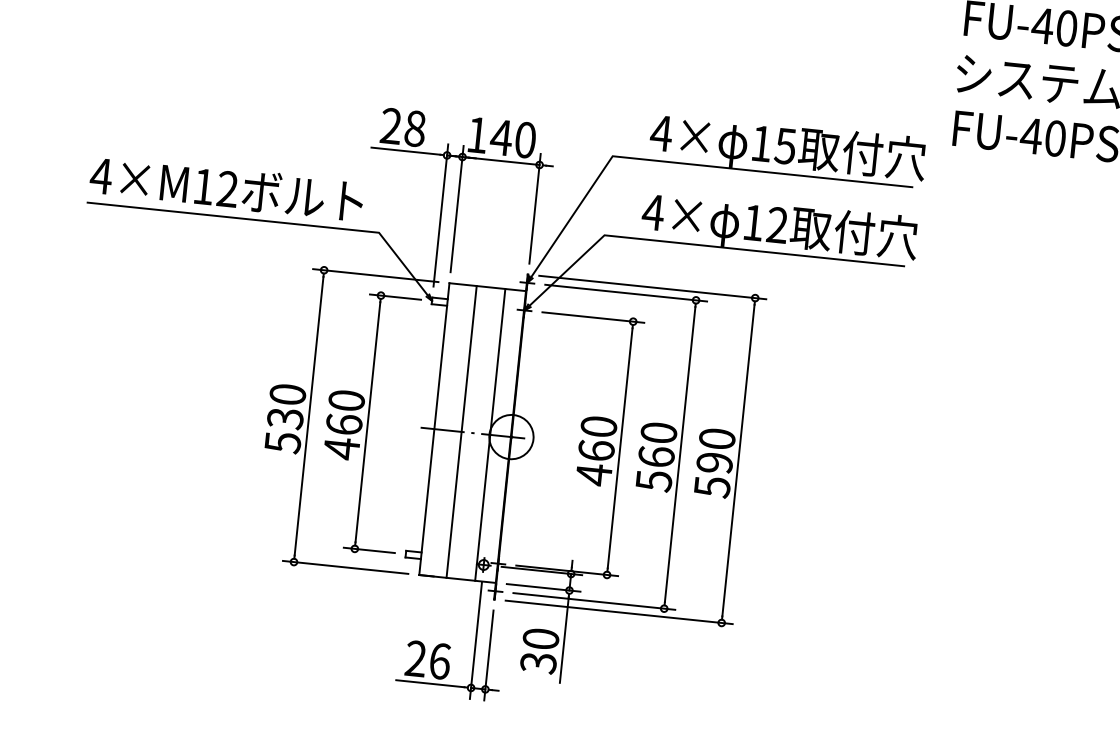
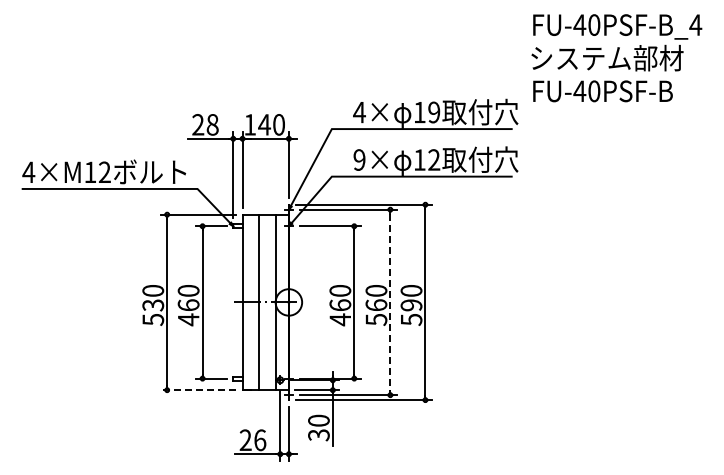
text: (786, 146) -> (434, 112), 15 -> 19
text: (653, 211) -> (359, 159), 4× -> 9×
line: (680, 454) -> (390, 302), solid -> dashed
line: (346, 567) -> (198, 390), solid -> dashed

